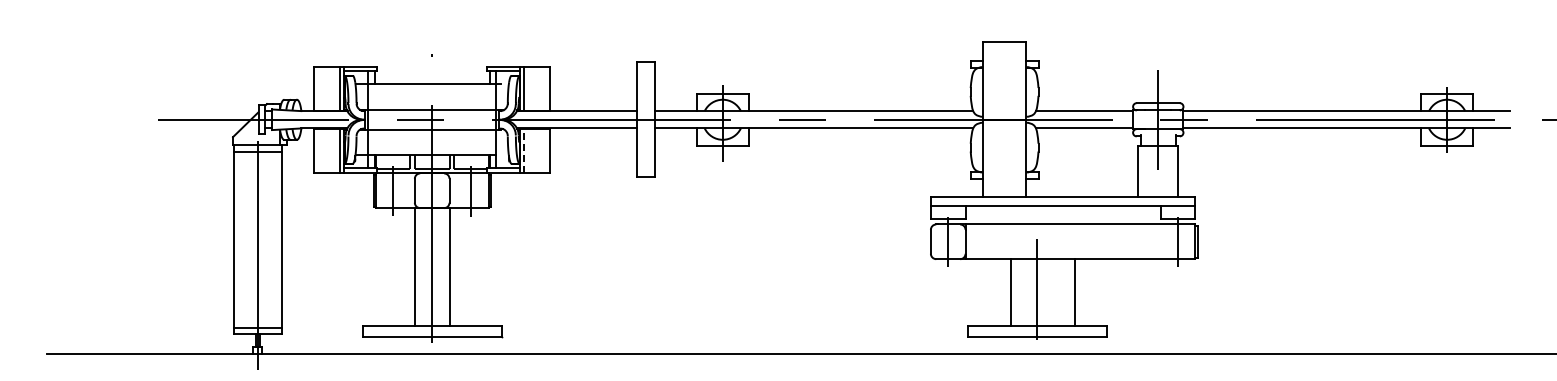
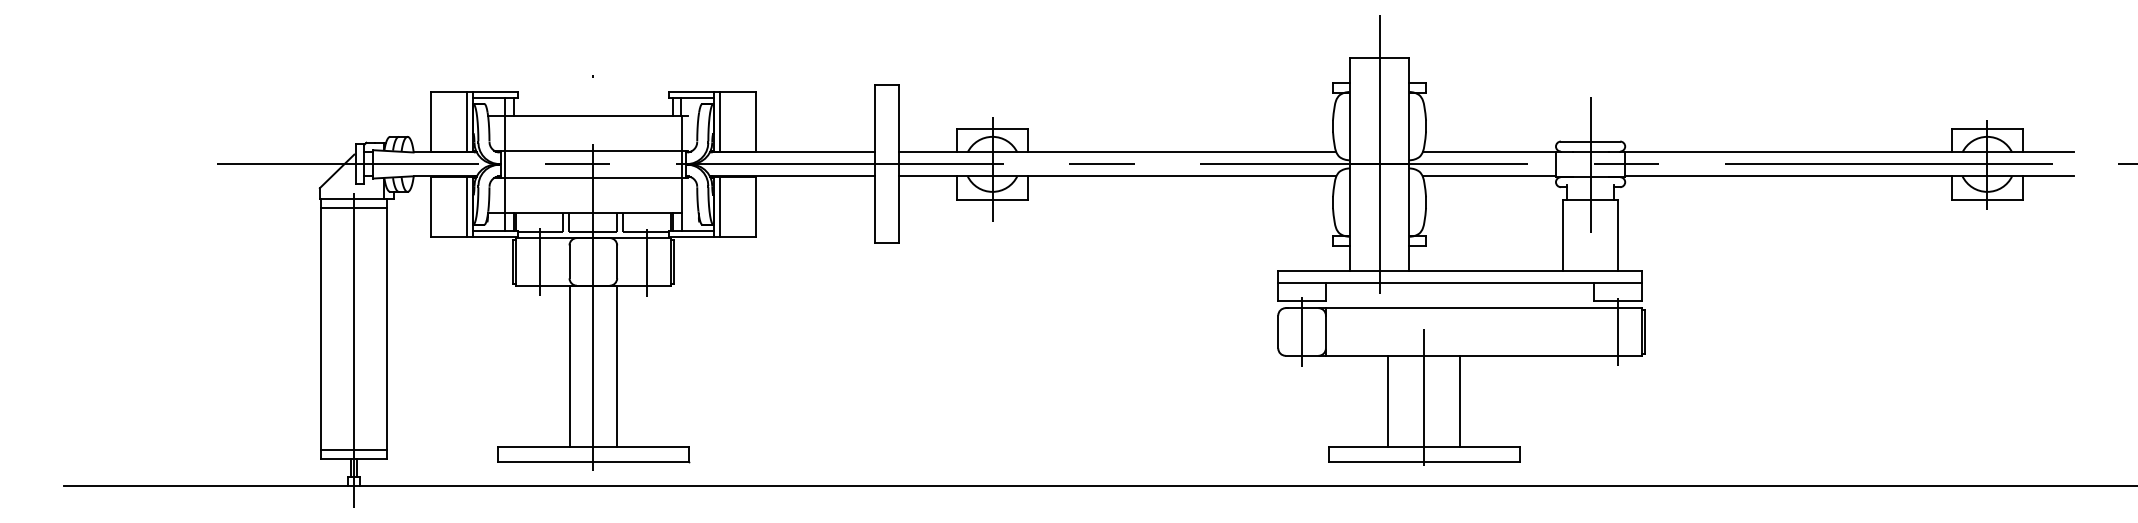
line: (1004, 112) -> (1379, 154), added
line: (524, 150) -> (720, 206), dashed -> solid
line: (1075, 292) -> (1460, 401), moved

